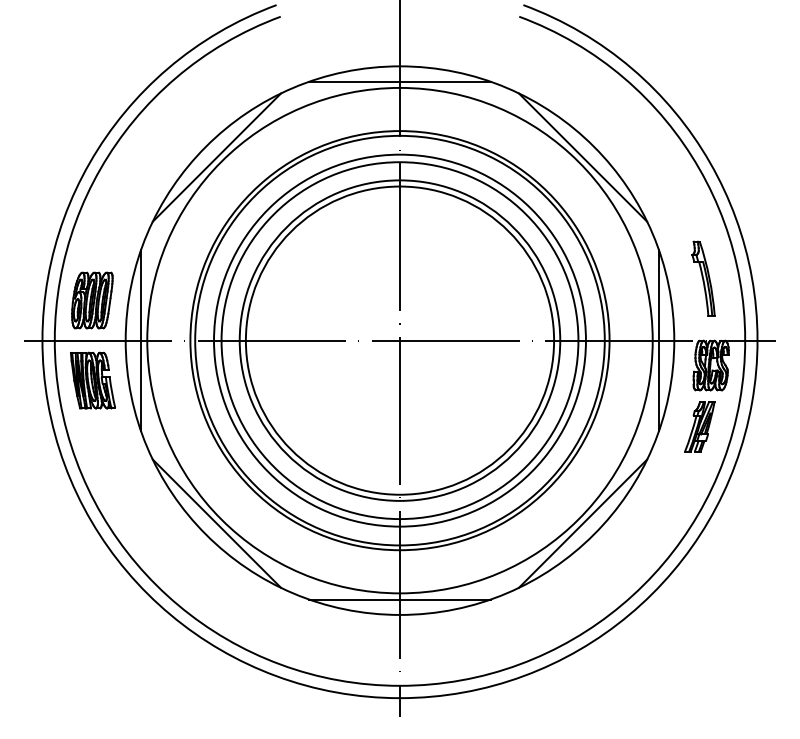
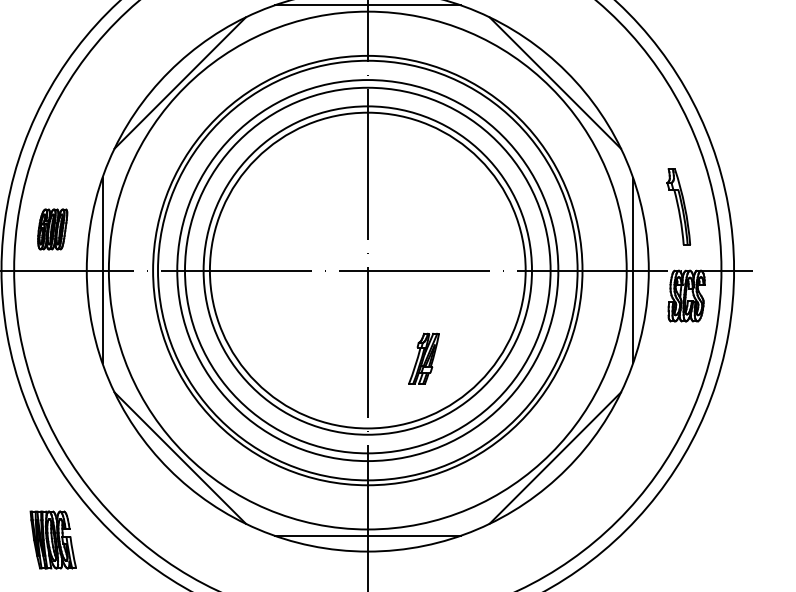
part: (92, 300) -> (52, 229), size x0.7
part: (92, 380) -> (52, 539), moved
part: (699, 426) -> (423, 358), moved

